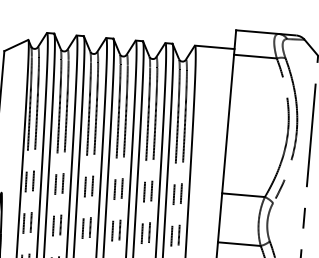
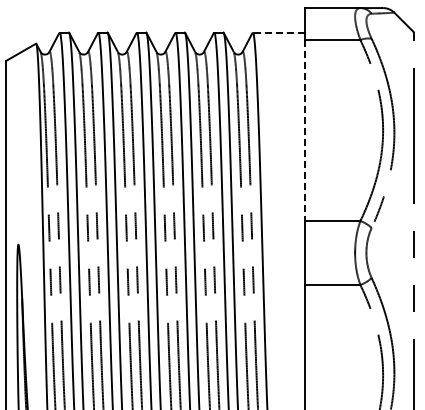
line: (214, 47) -> (278, 32), solid -> dashed
line: (228, 124) -> (304, 130), solid -> dashed

